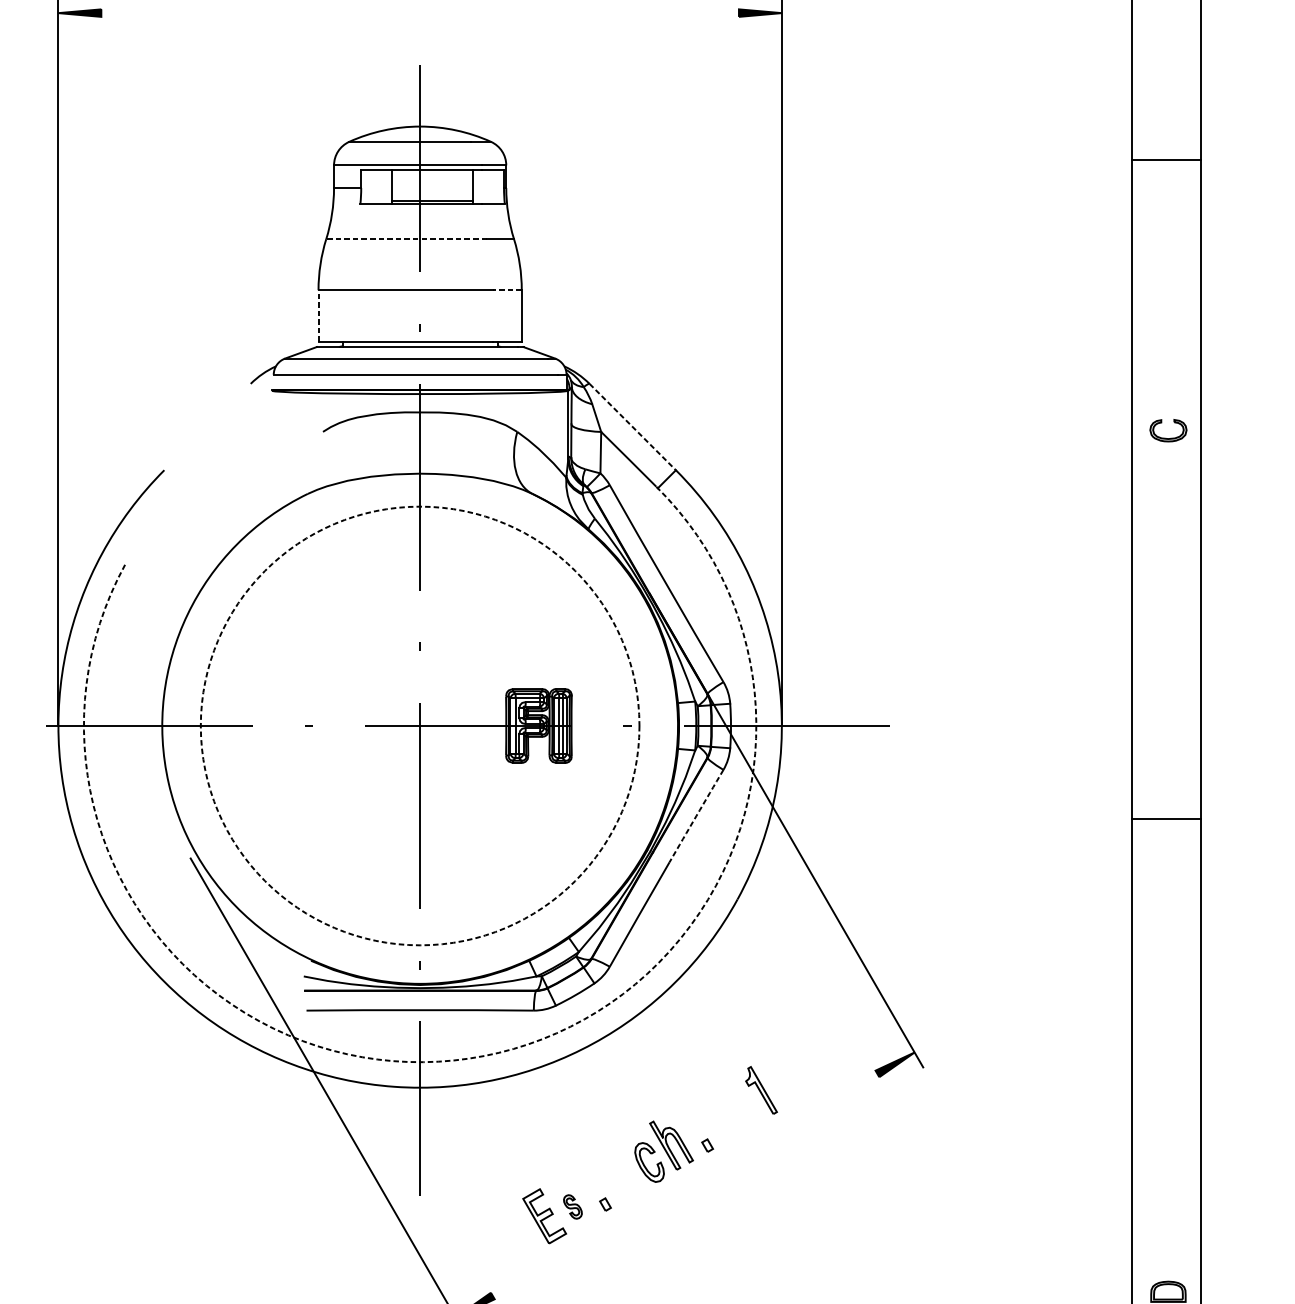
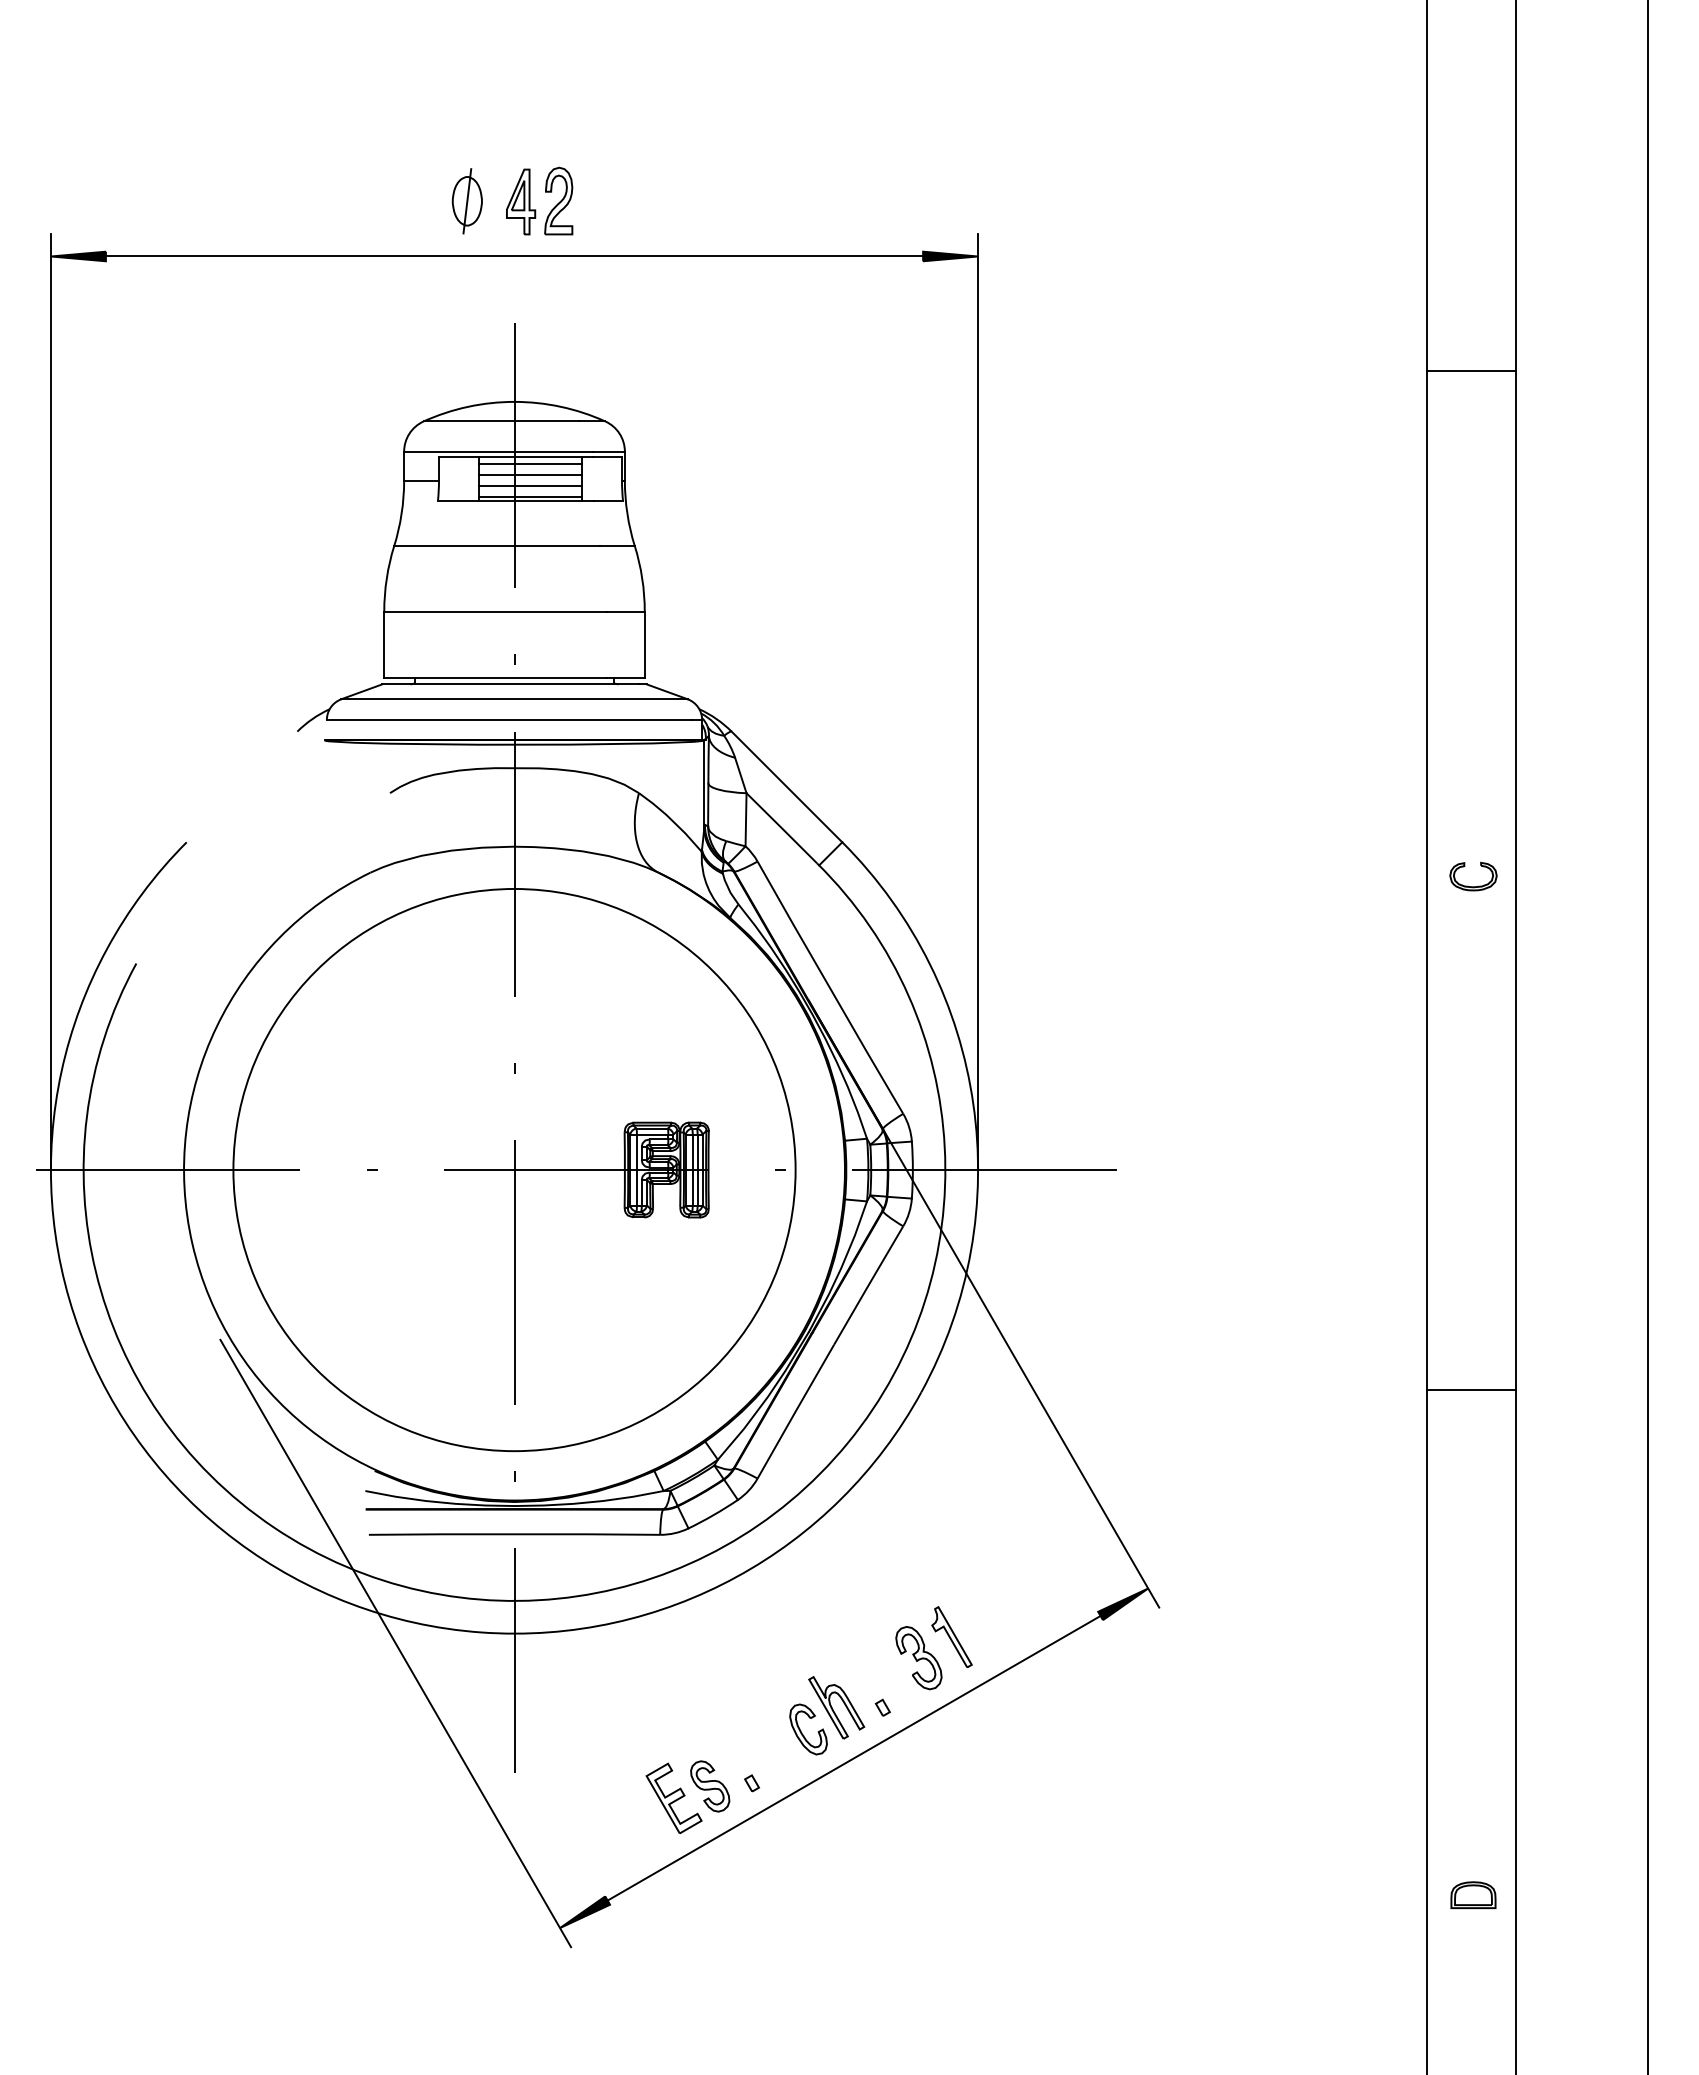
line: (420, 13) -> (514, 256), added
line: (1166, 159) -> (1471, 370), moved
line: (432, 174) -> (530, 463), added
line: (432, 183) -> (530, 474), added
line: (432, 191) -> (530, 485), added
line: (406, 239) -> (496, 546), dashed -> solid
line: (507, 290) -> (626, 611), dashed -> solid
line: (318, 315) -> (384, 644), dashed -> solid
line: (633, 427) -> (787, 787), dashed -> solid
part: (1168, 438) -> (1473, 886), moved
circle: (420, 725) -> (514, 1169), dashed -> solid
arc: (696, 816) -> (868, 1285), dashed -> solid
line: (1166, 819) -> (1471, 1389), moved
arc: (469, 1058) -> (577, 1596), dashed -> solid
part: (735, 1107) -> (918, 1658), added
line: (684, 1184) -> (853, 1757), added
part: (573, 1206) -> (710, 1786), size x1.67

